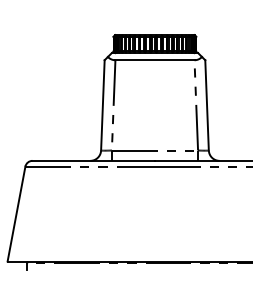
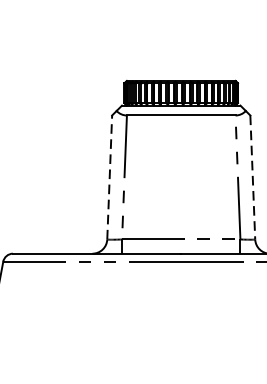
line: (102, 104) -> (109, 176), solid -> dashed
line: (207, 105) -> (253, 177), solid -> dashed

